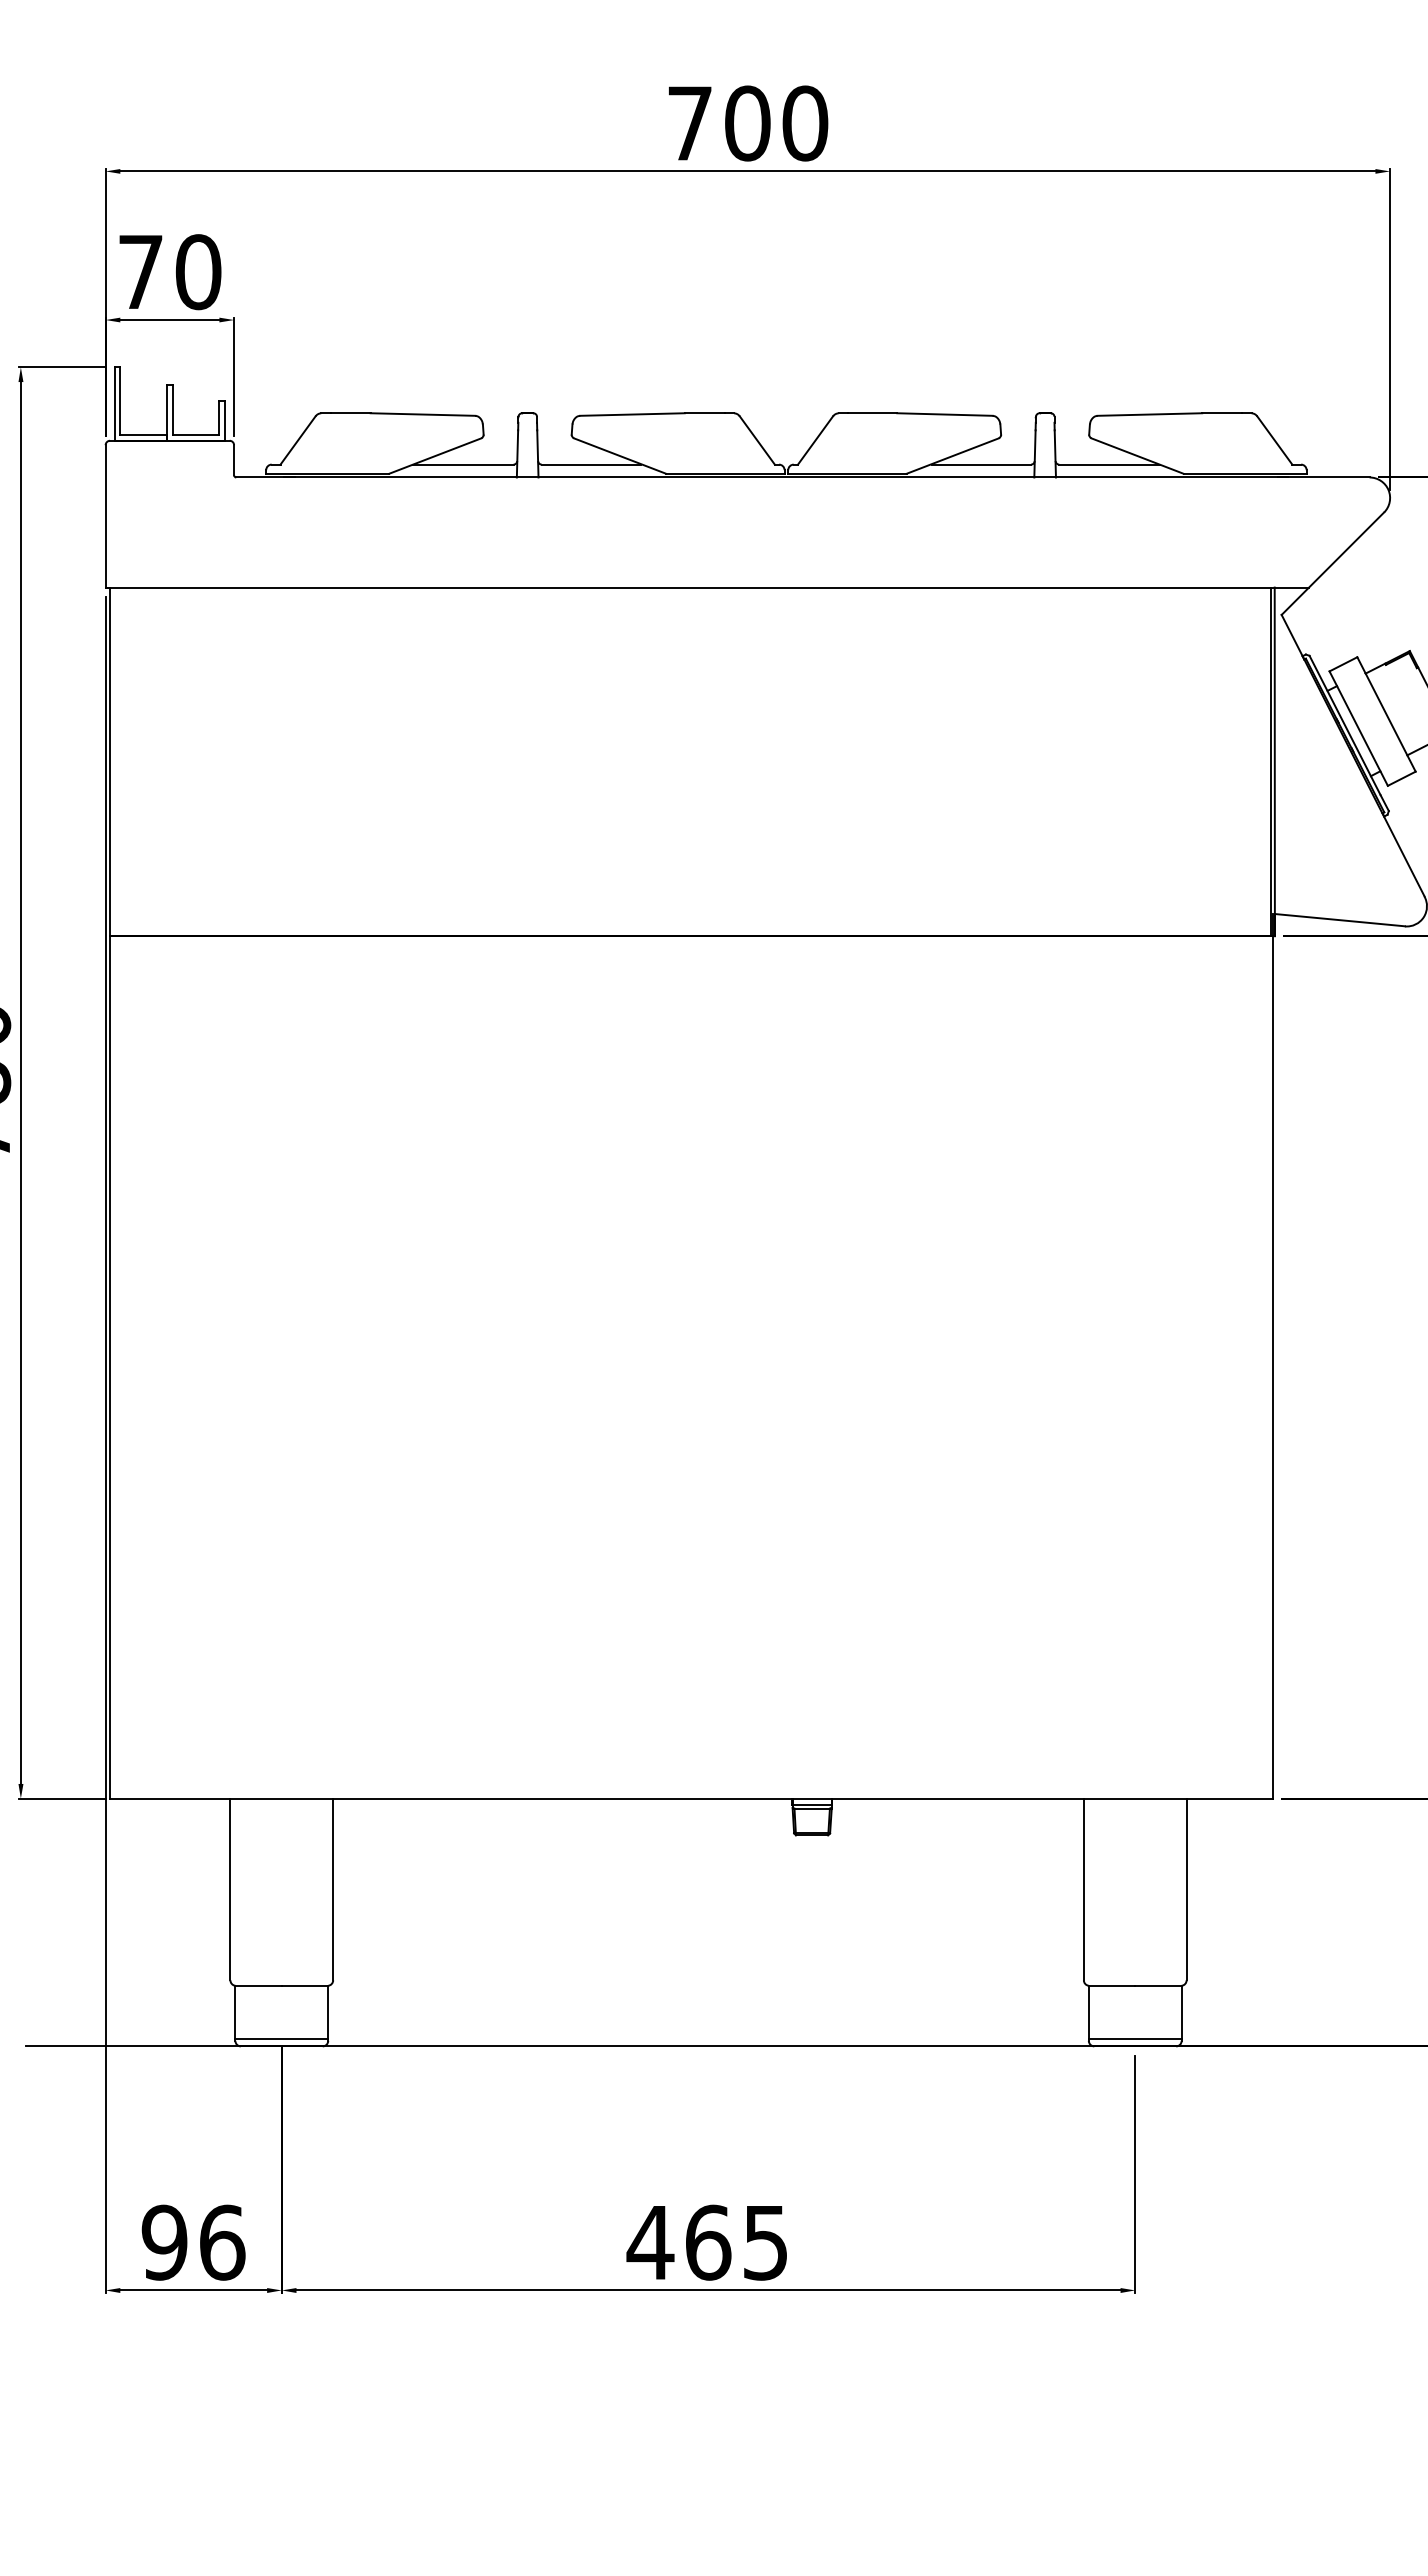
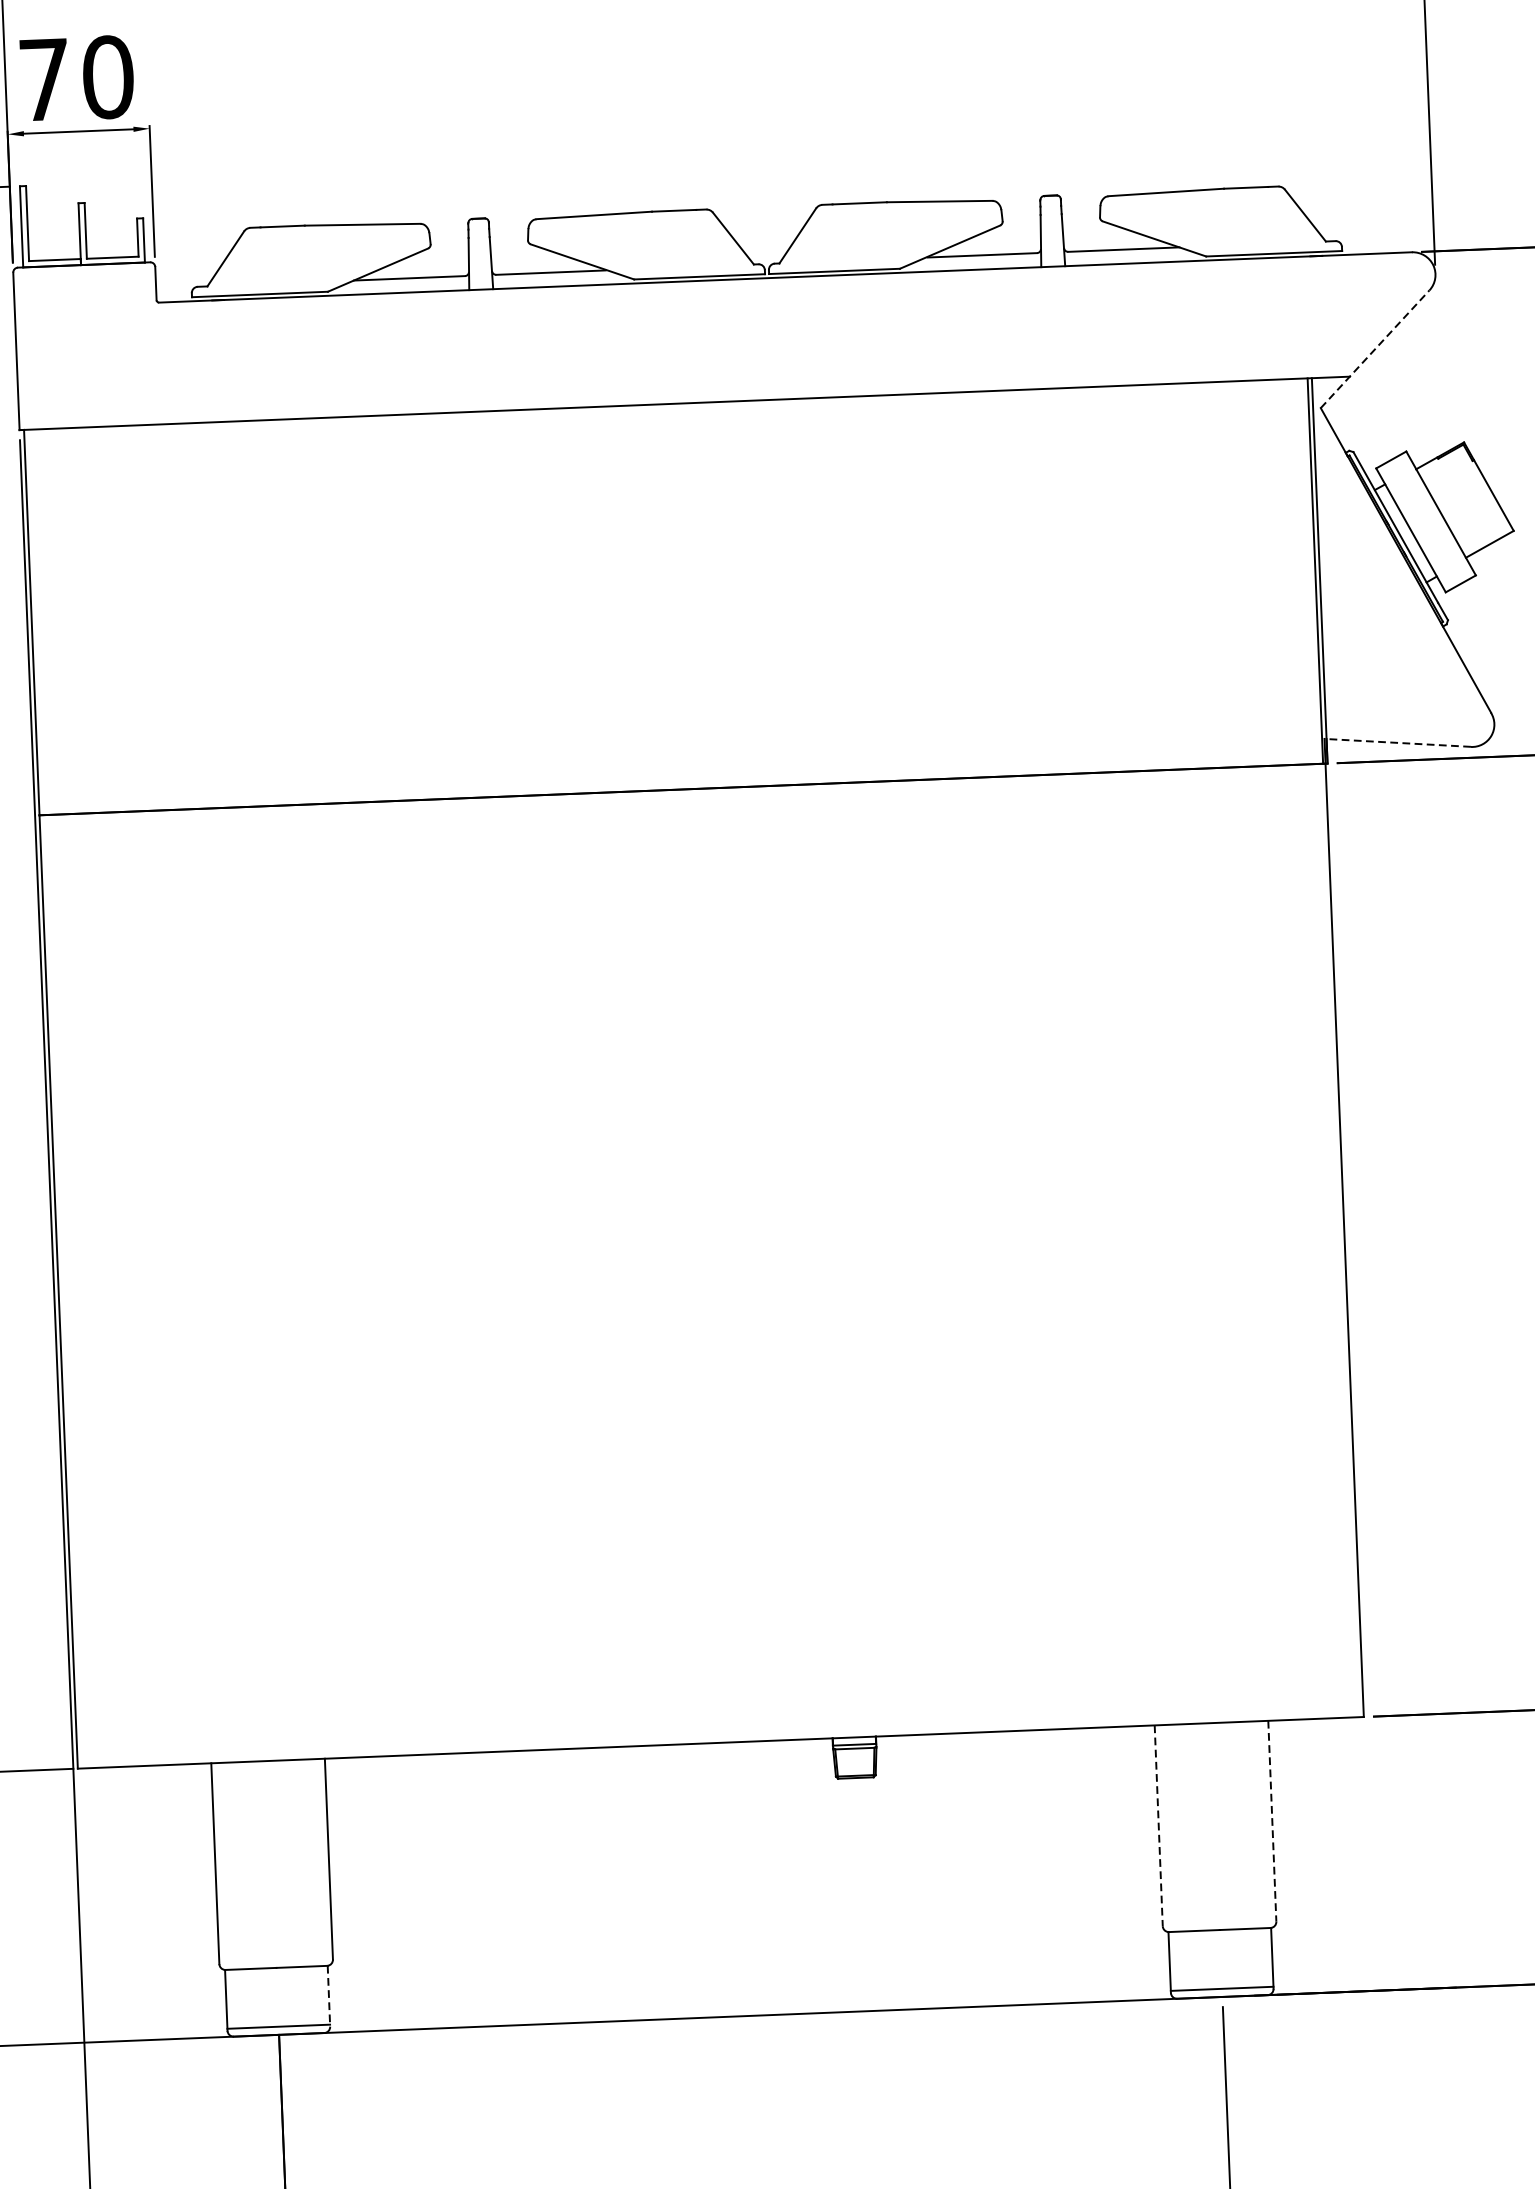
line: (1333, 563) -> (1375, 348), solid -> dashed
line: (1339, 920) -> (1398, 743), solid -> dashed
line: (1083, 1889) -> (1158, 1825), solid -> dashed
line: (1186, 1889) -> (1272, 1821), solid -> dashed
line: (328, 2013) -> (329, 1996), solid -> dashed

